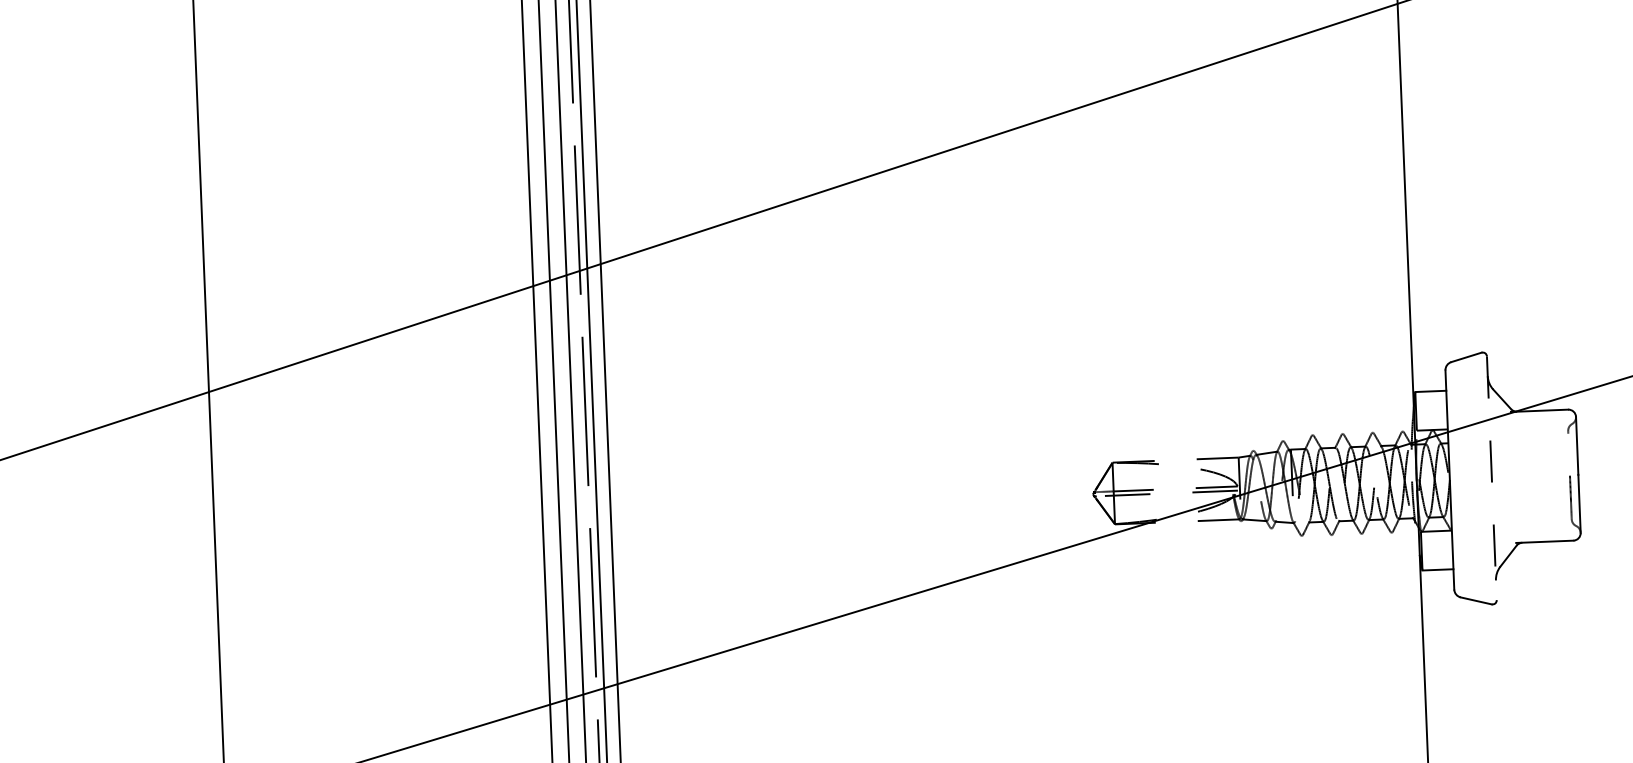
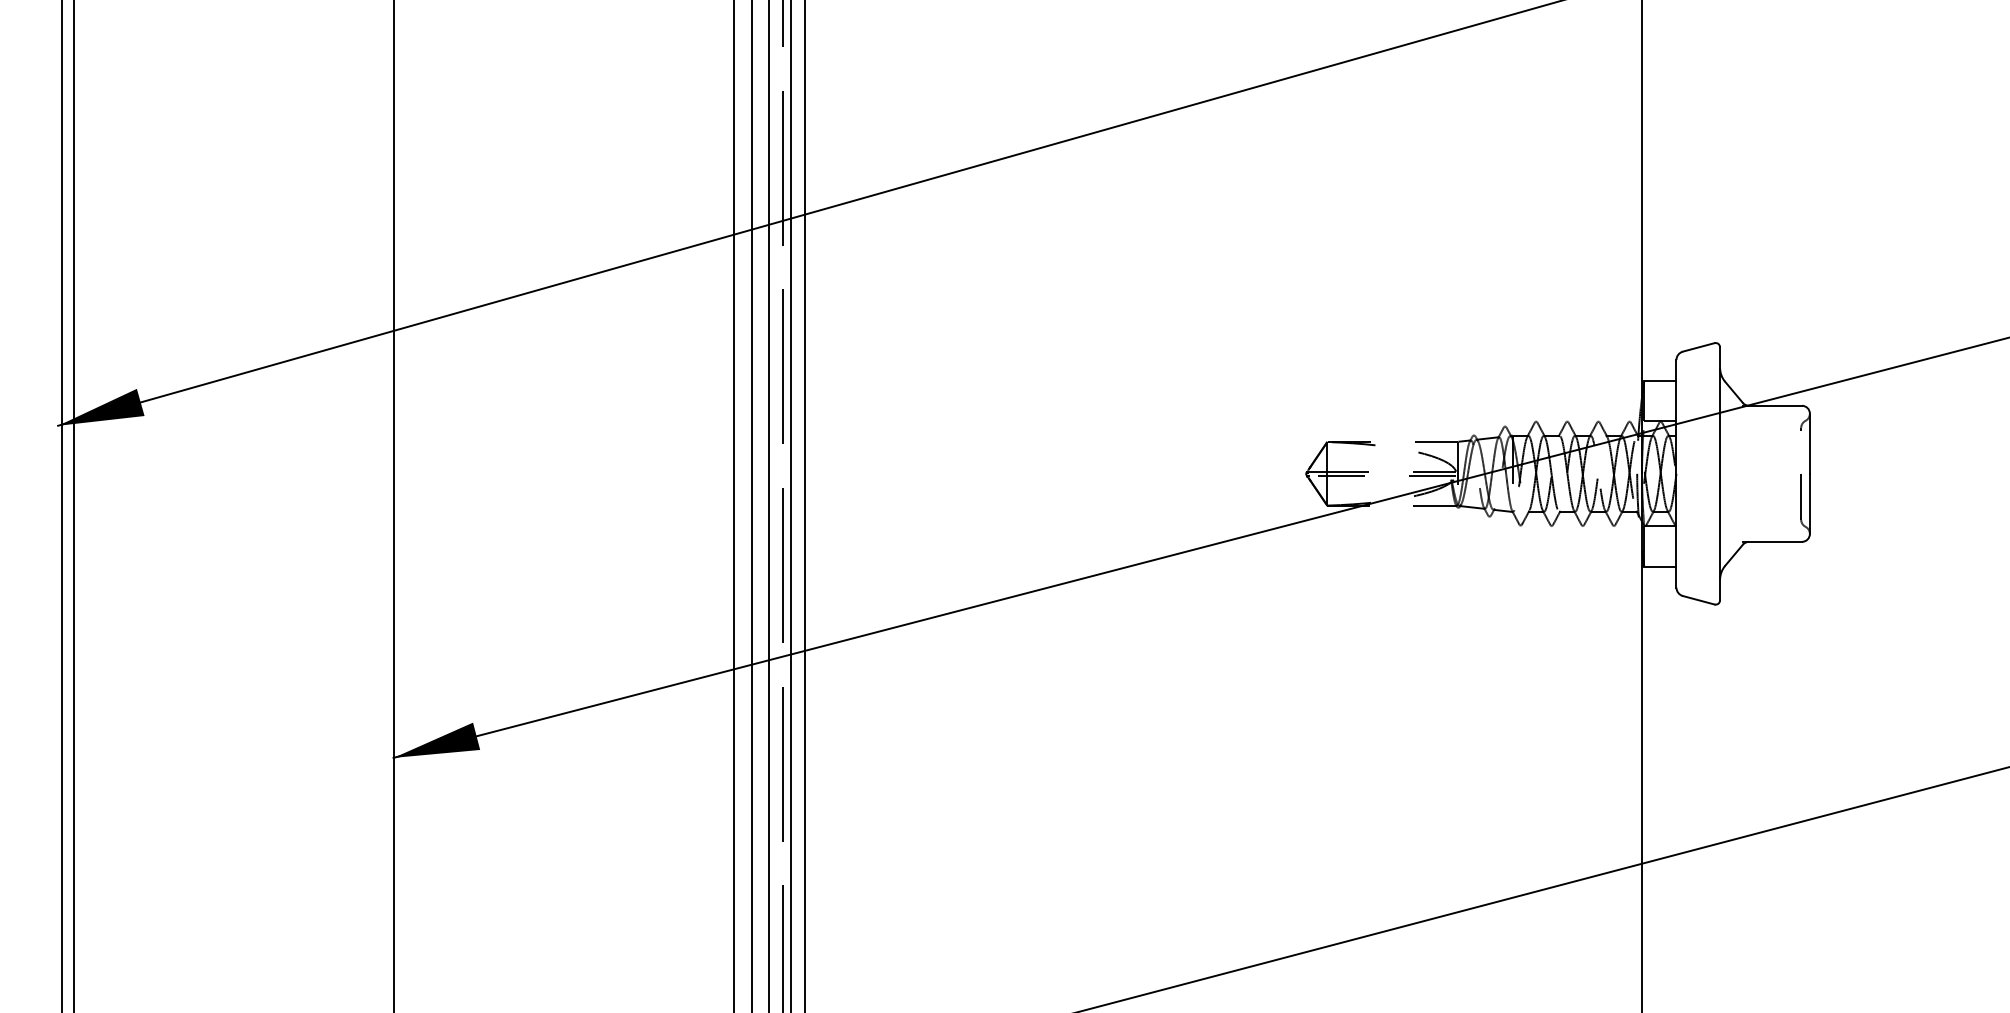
line: (1492, 478) -> (1720, 474), dashed -> solid

